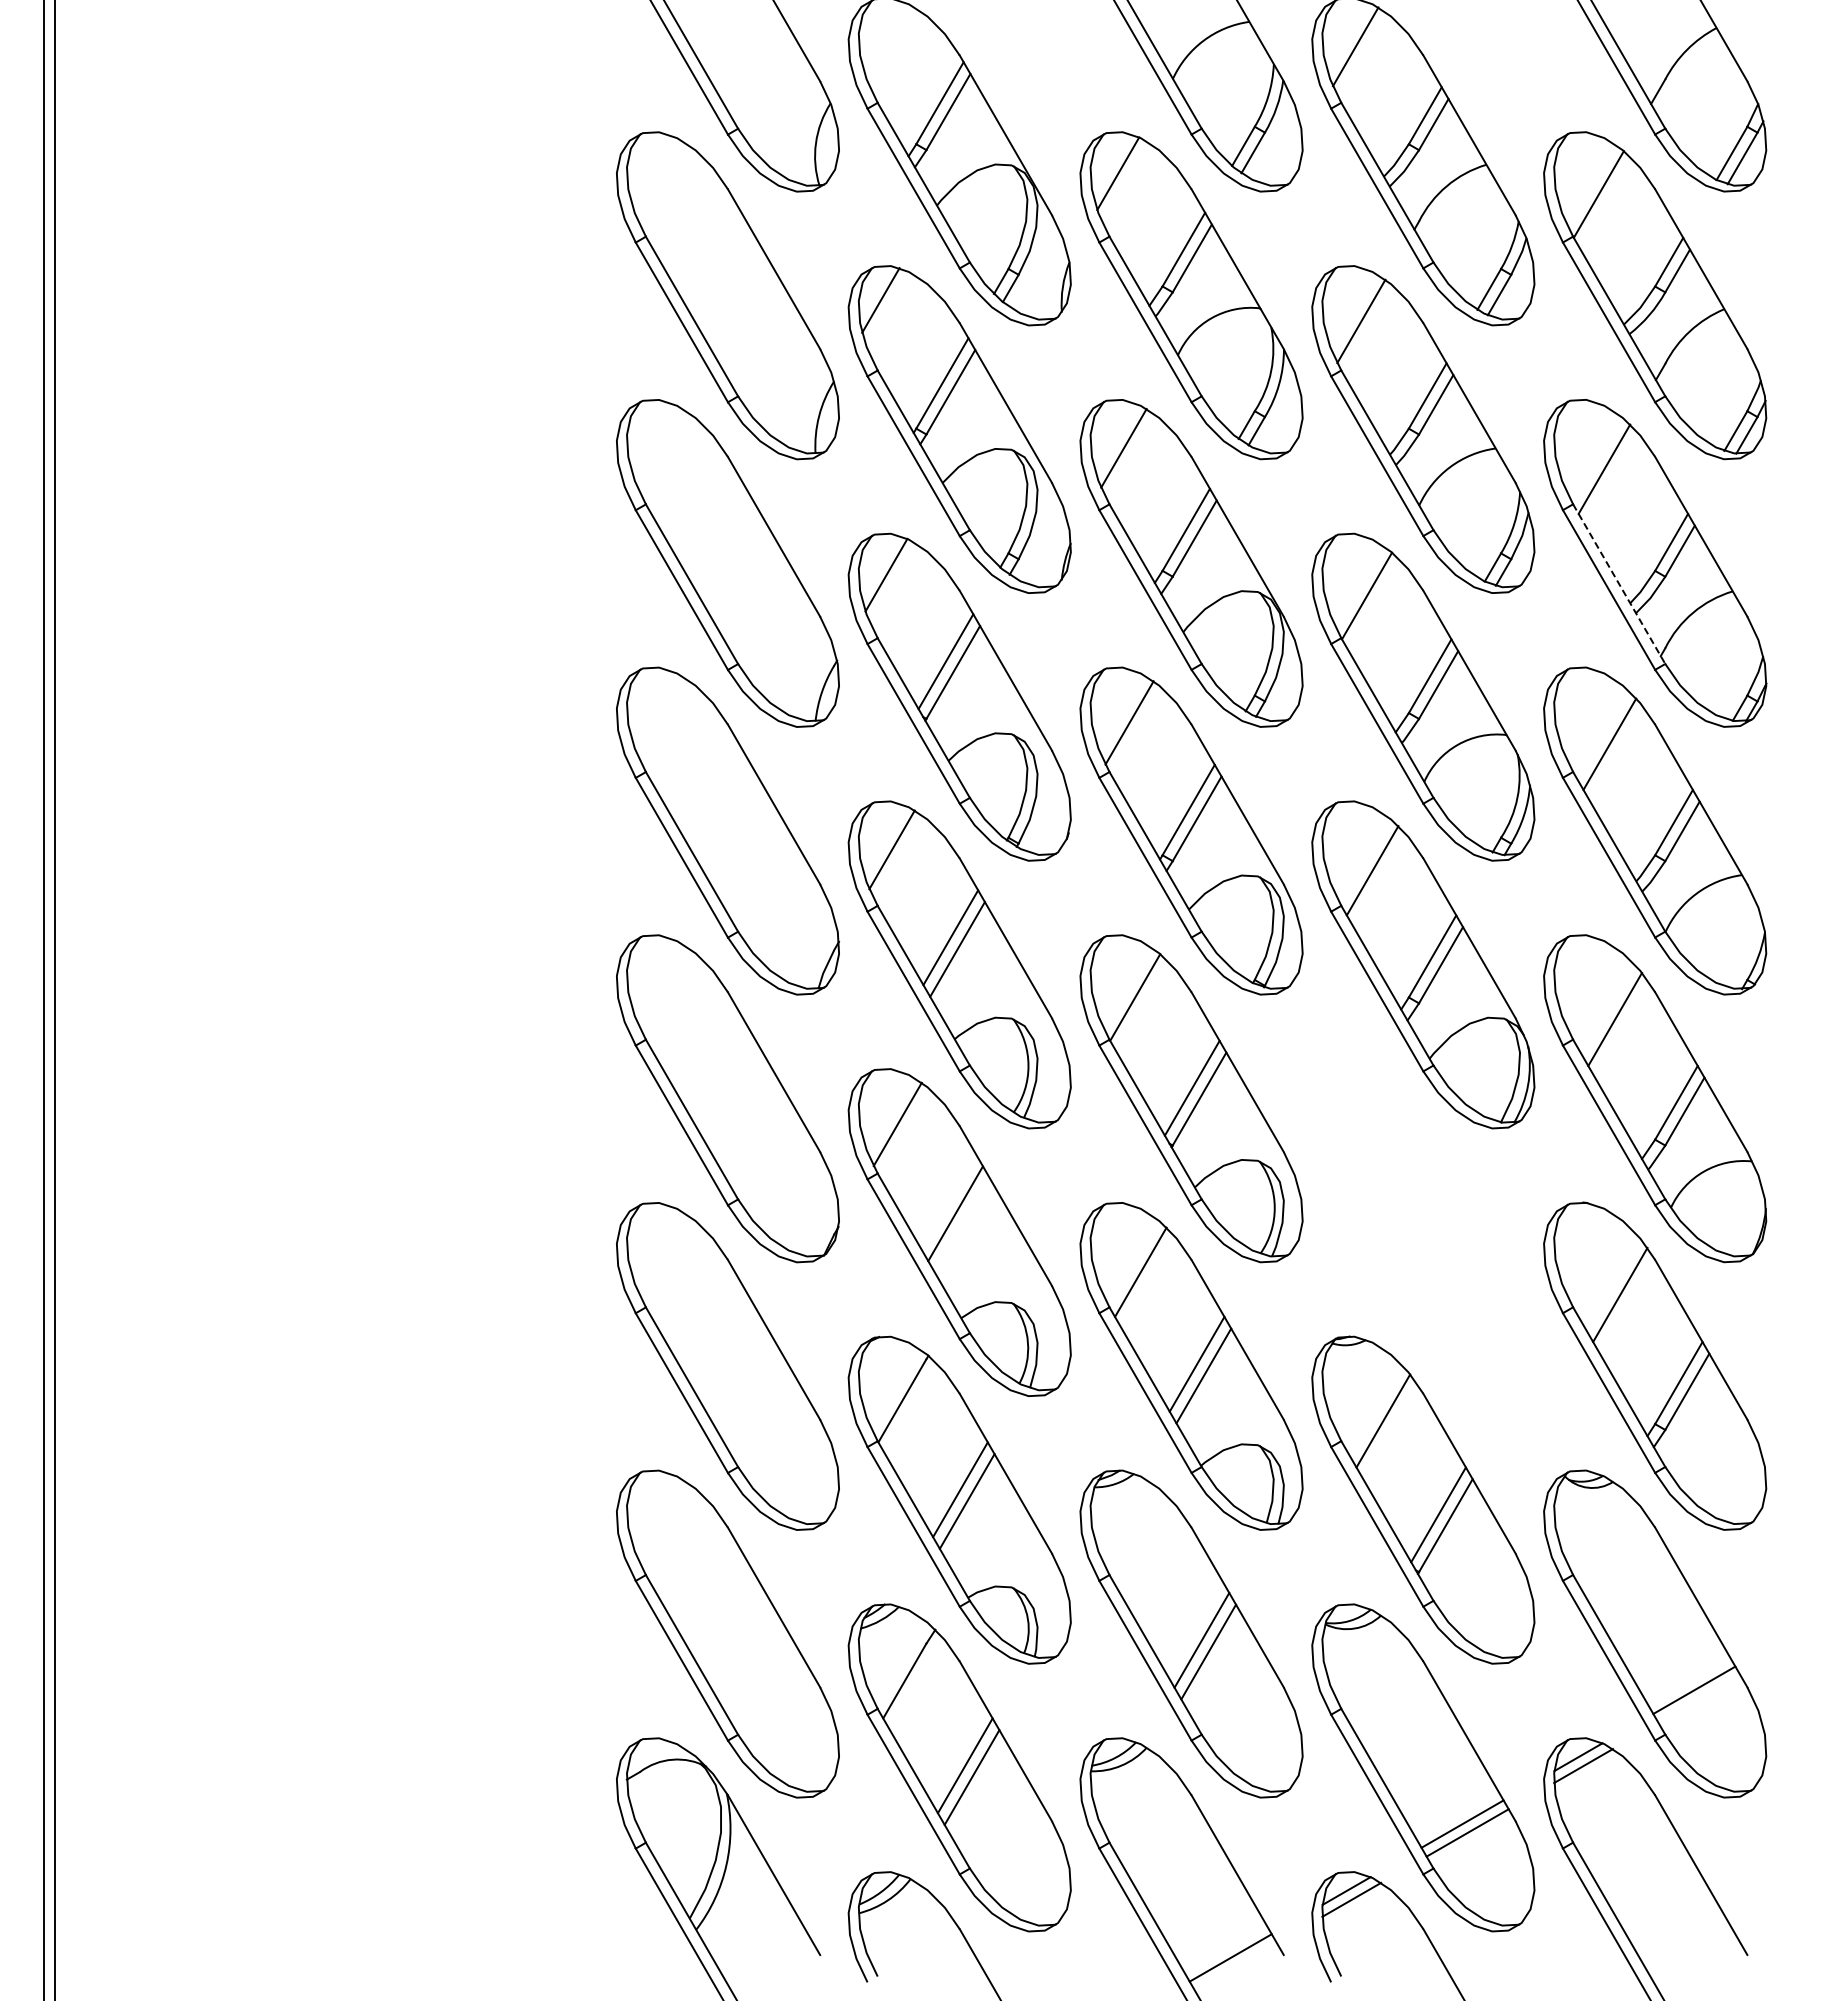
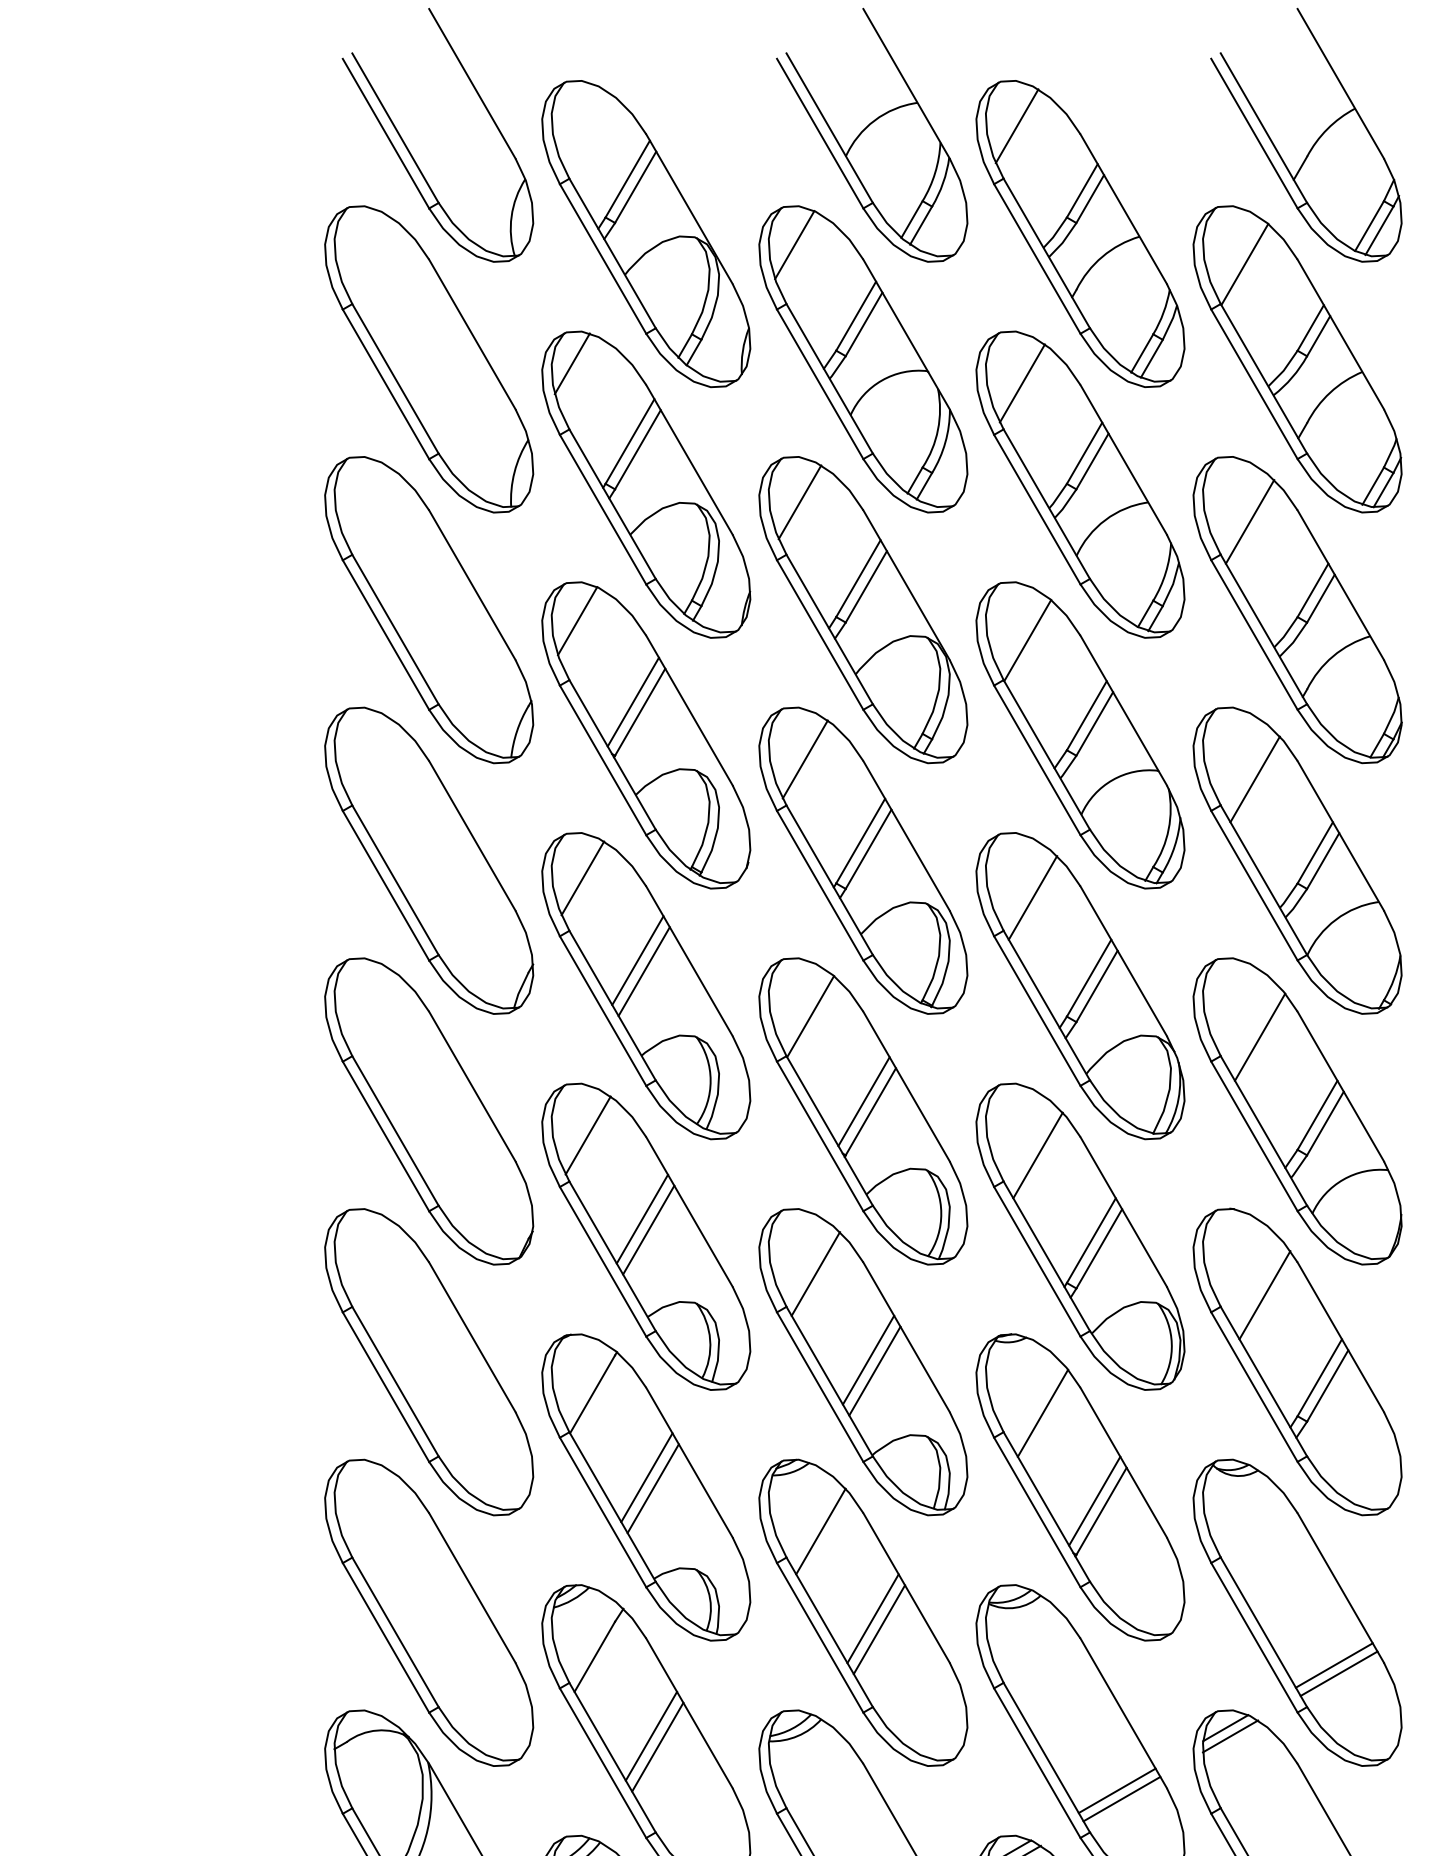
line: (1619, 584) -> (1264, 629), dashed -> solid
line: (962, 1225) -> (648, 1230), added
part: (1423, 1232) -> (1080, 1236), added
line: (1145, 1546) -> (820, 1530), added
line: (1699, 1698) -> (1339, 1673), added

